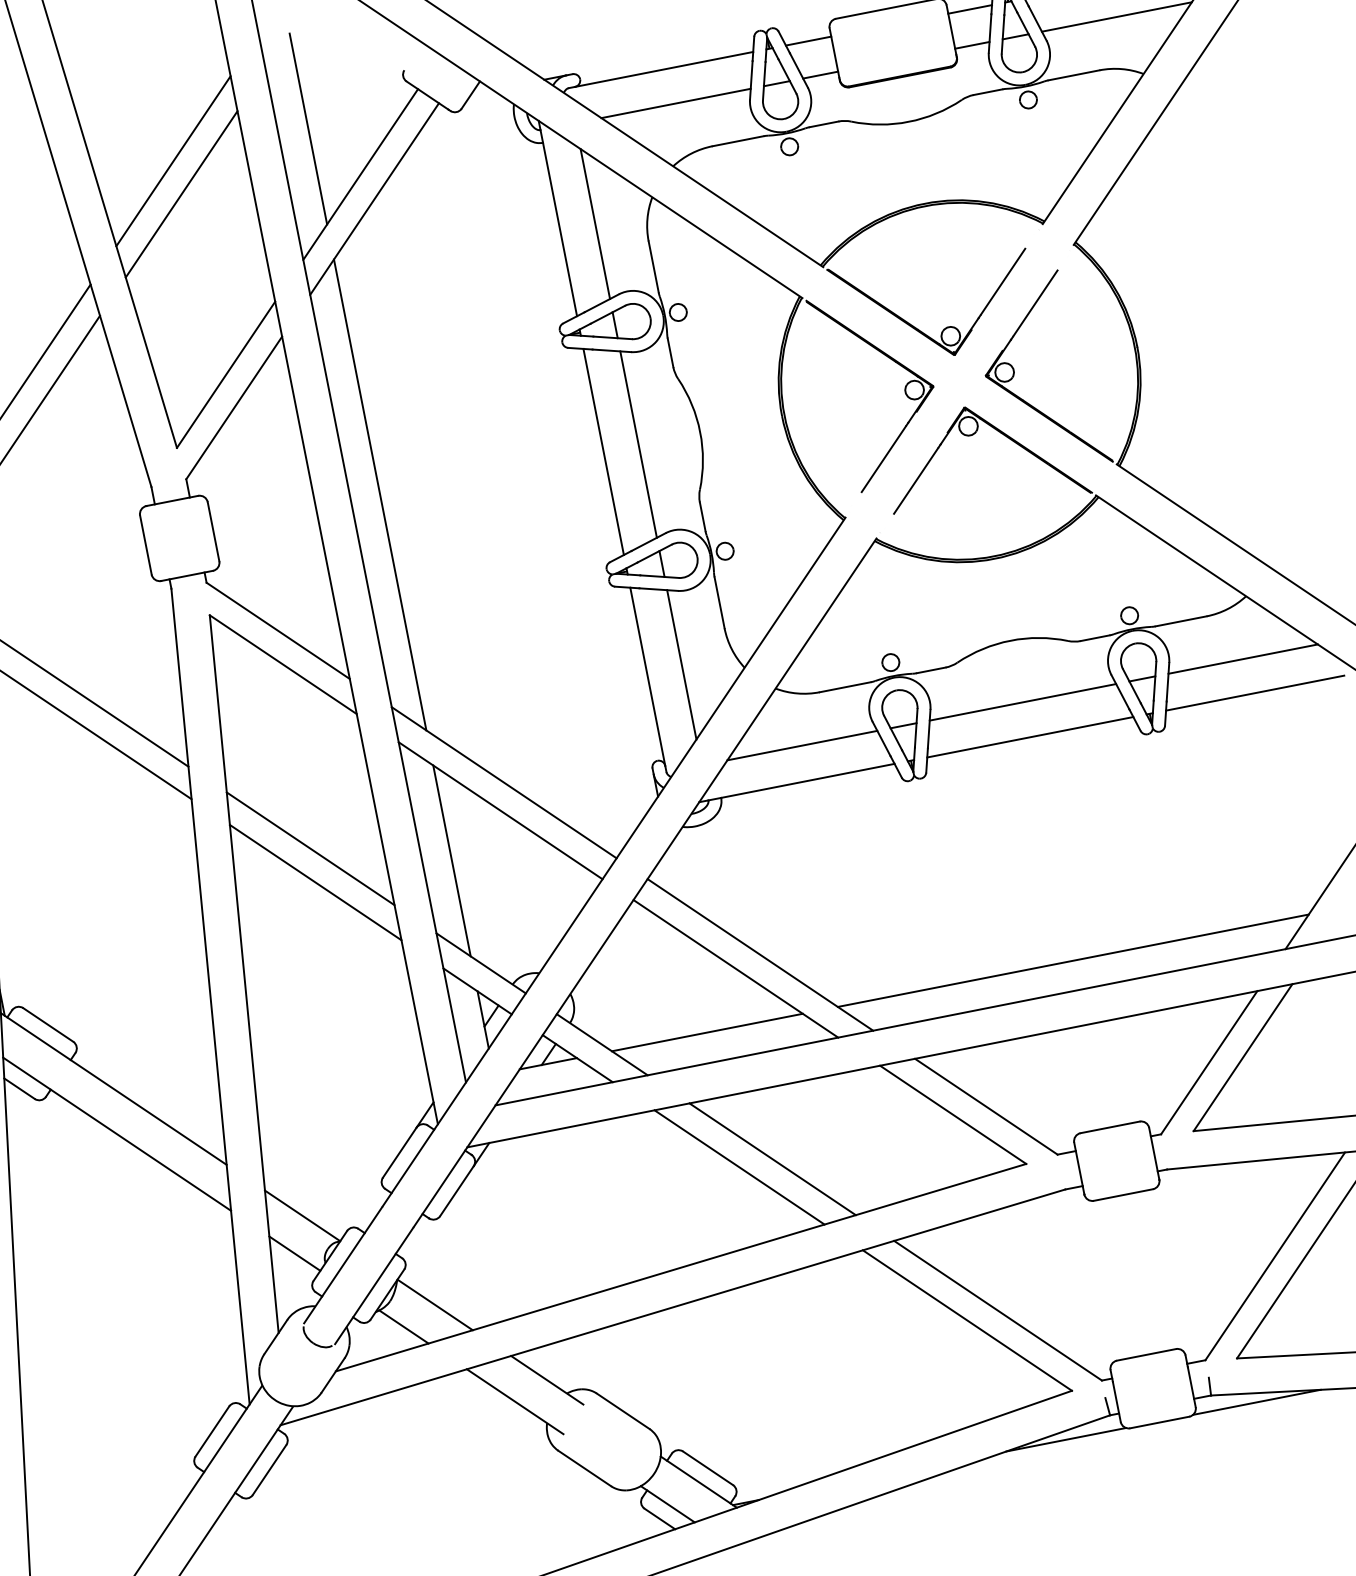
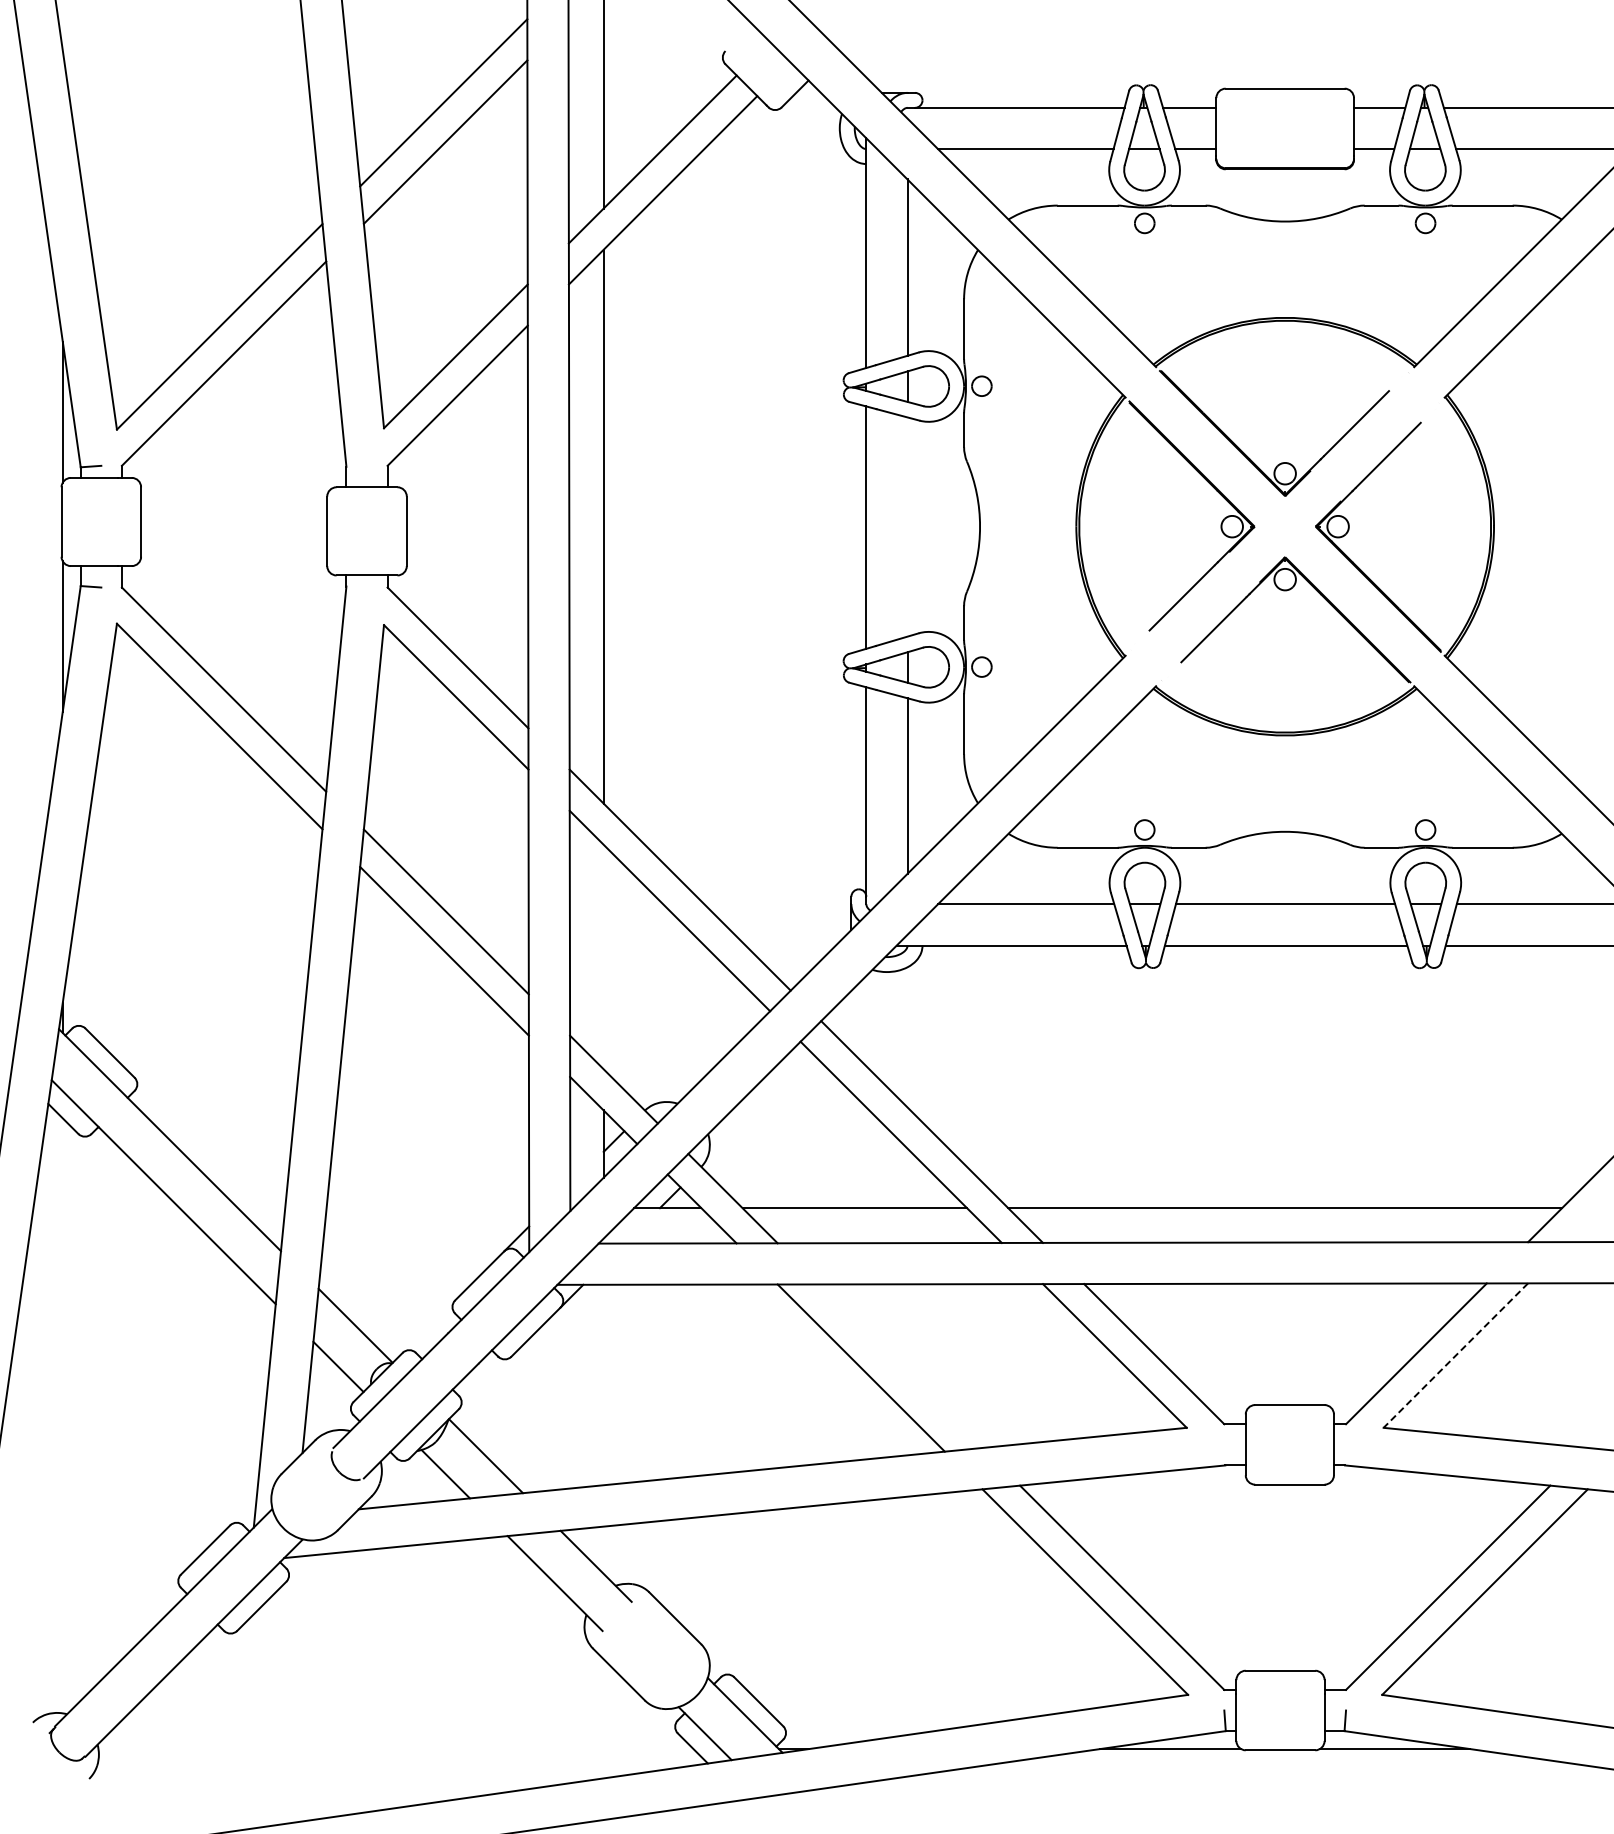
line: (638, 444) -> (907, 526), removed
line: (451, 860) -> (603, 956), removed
line: (1242, 1057) -> (1455, 1355), solid -> dashed
line: (772, 1158) -> (900, 1365), removed

